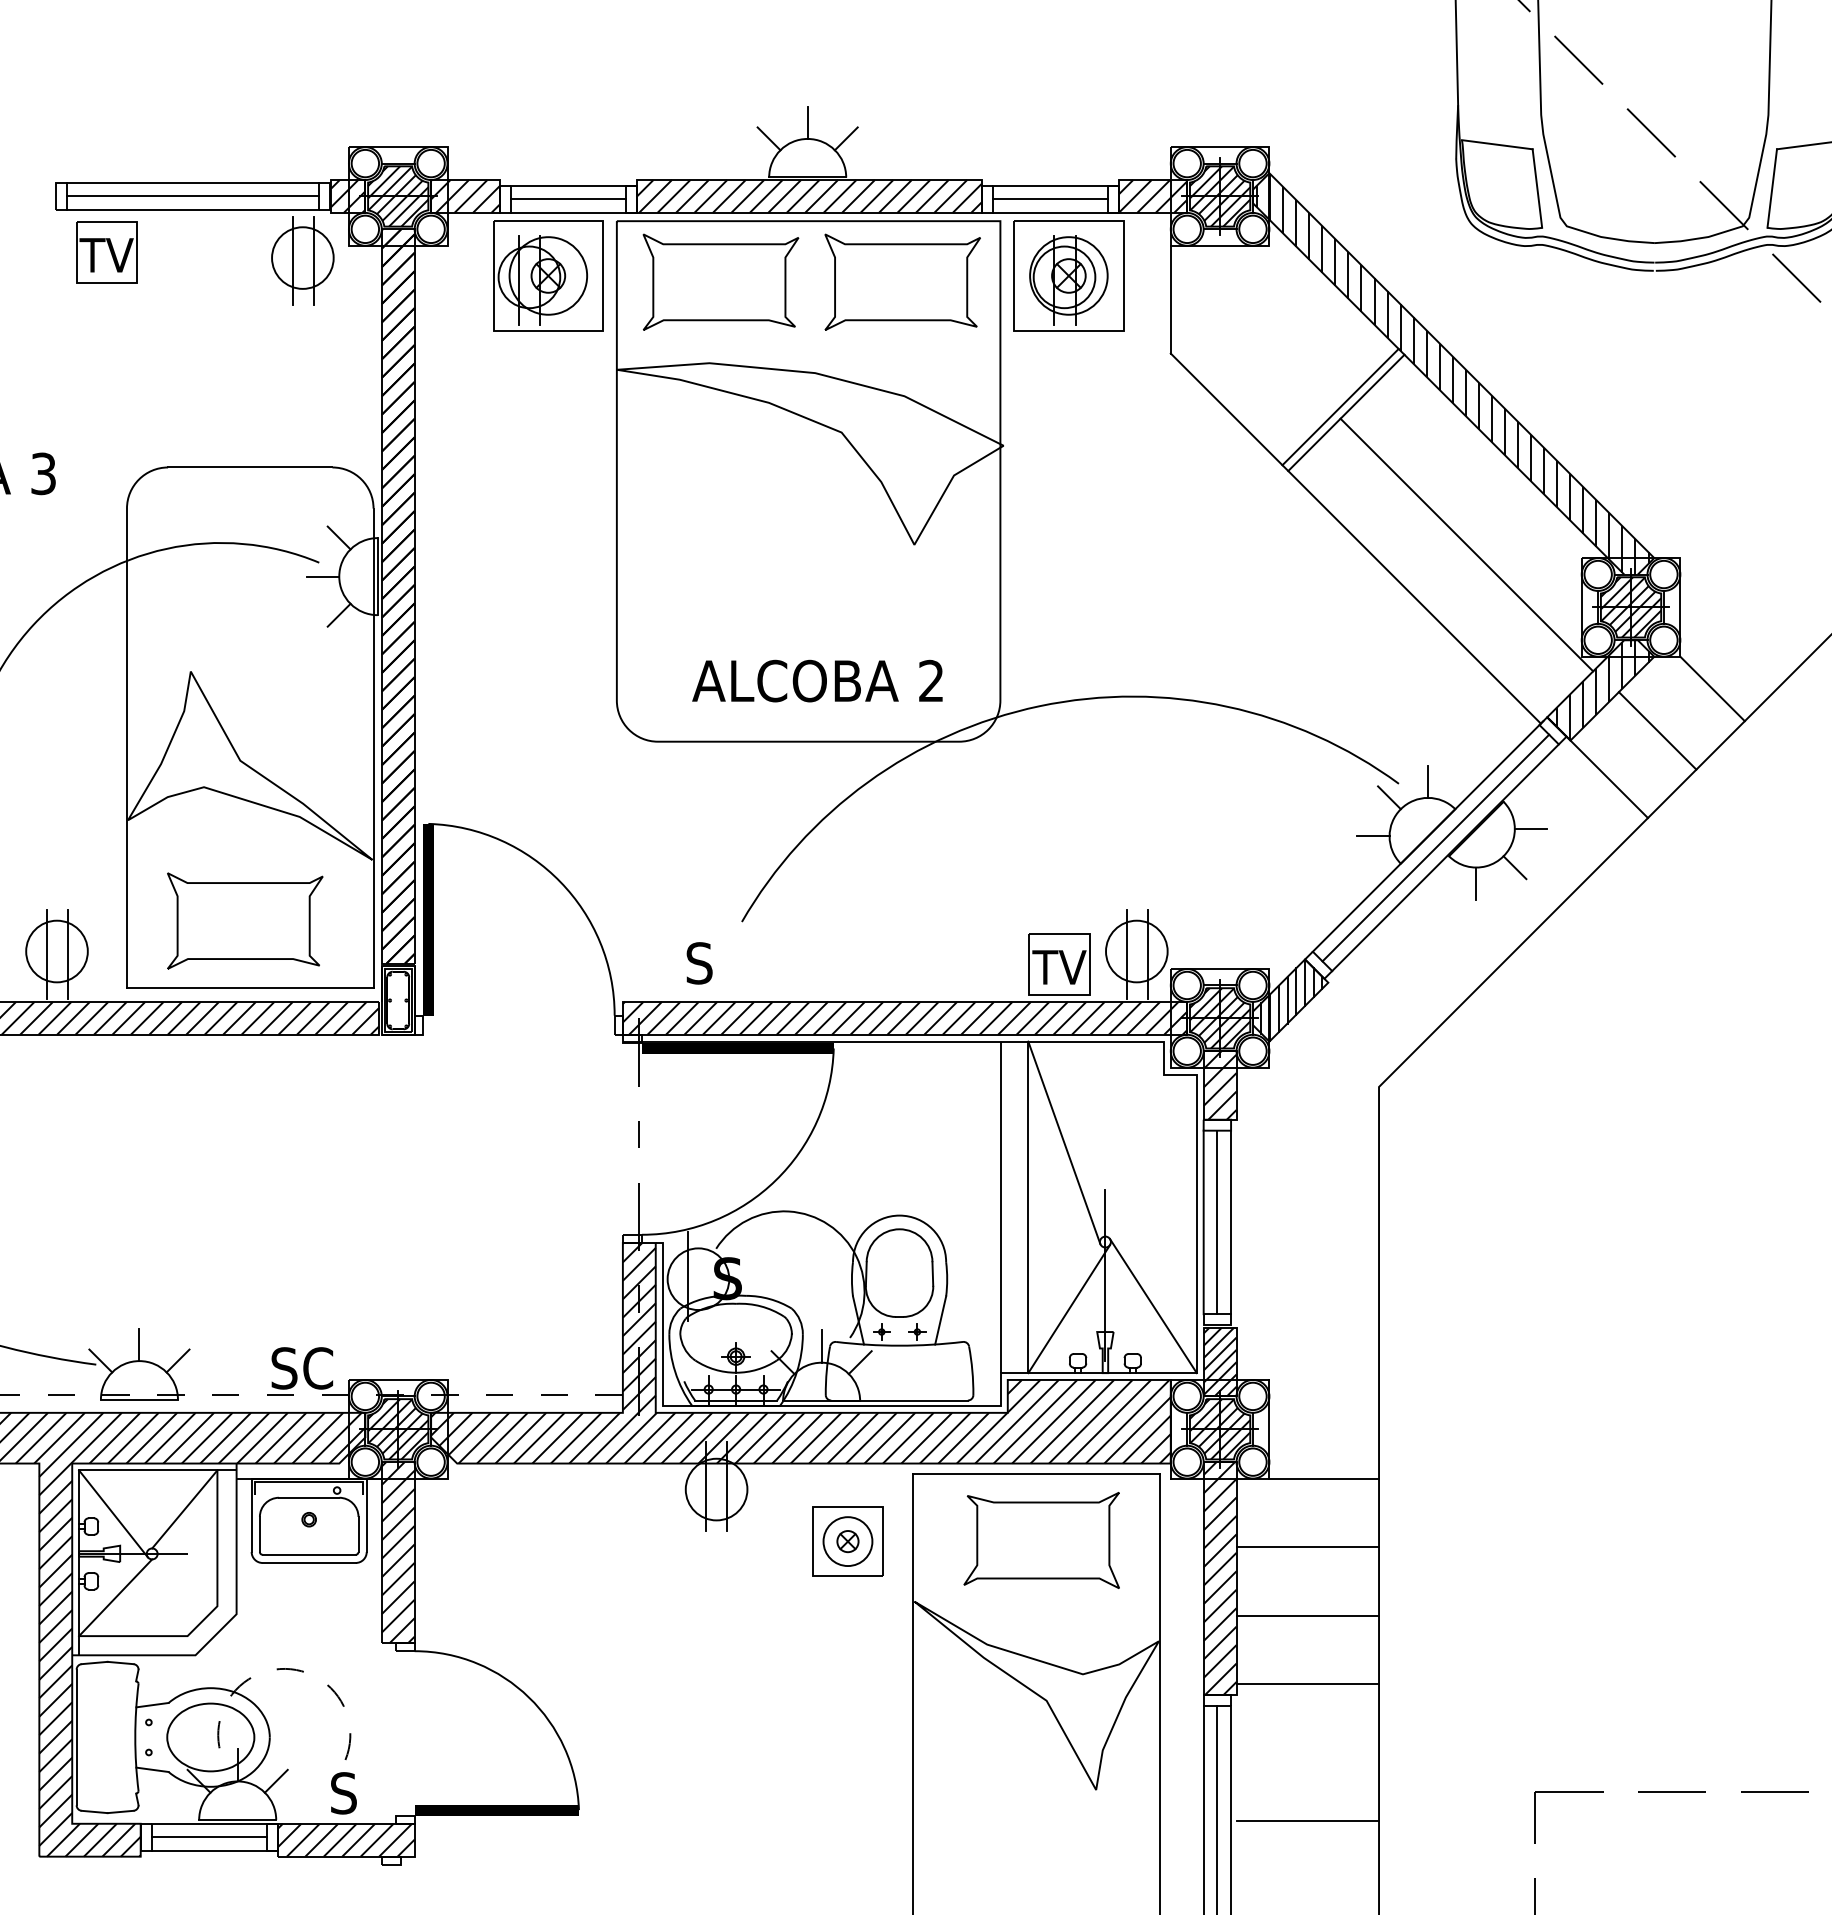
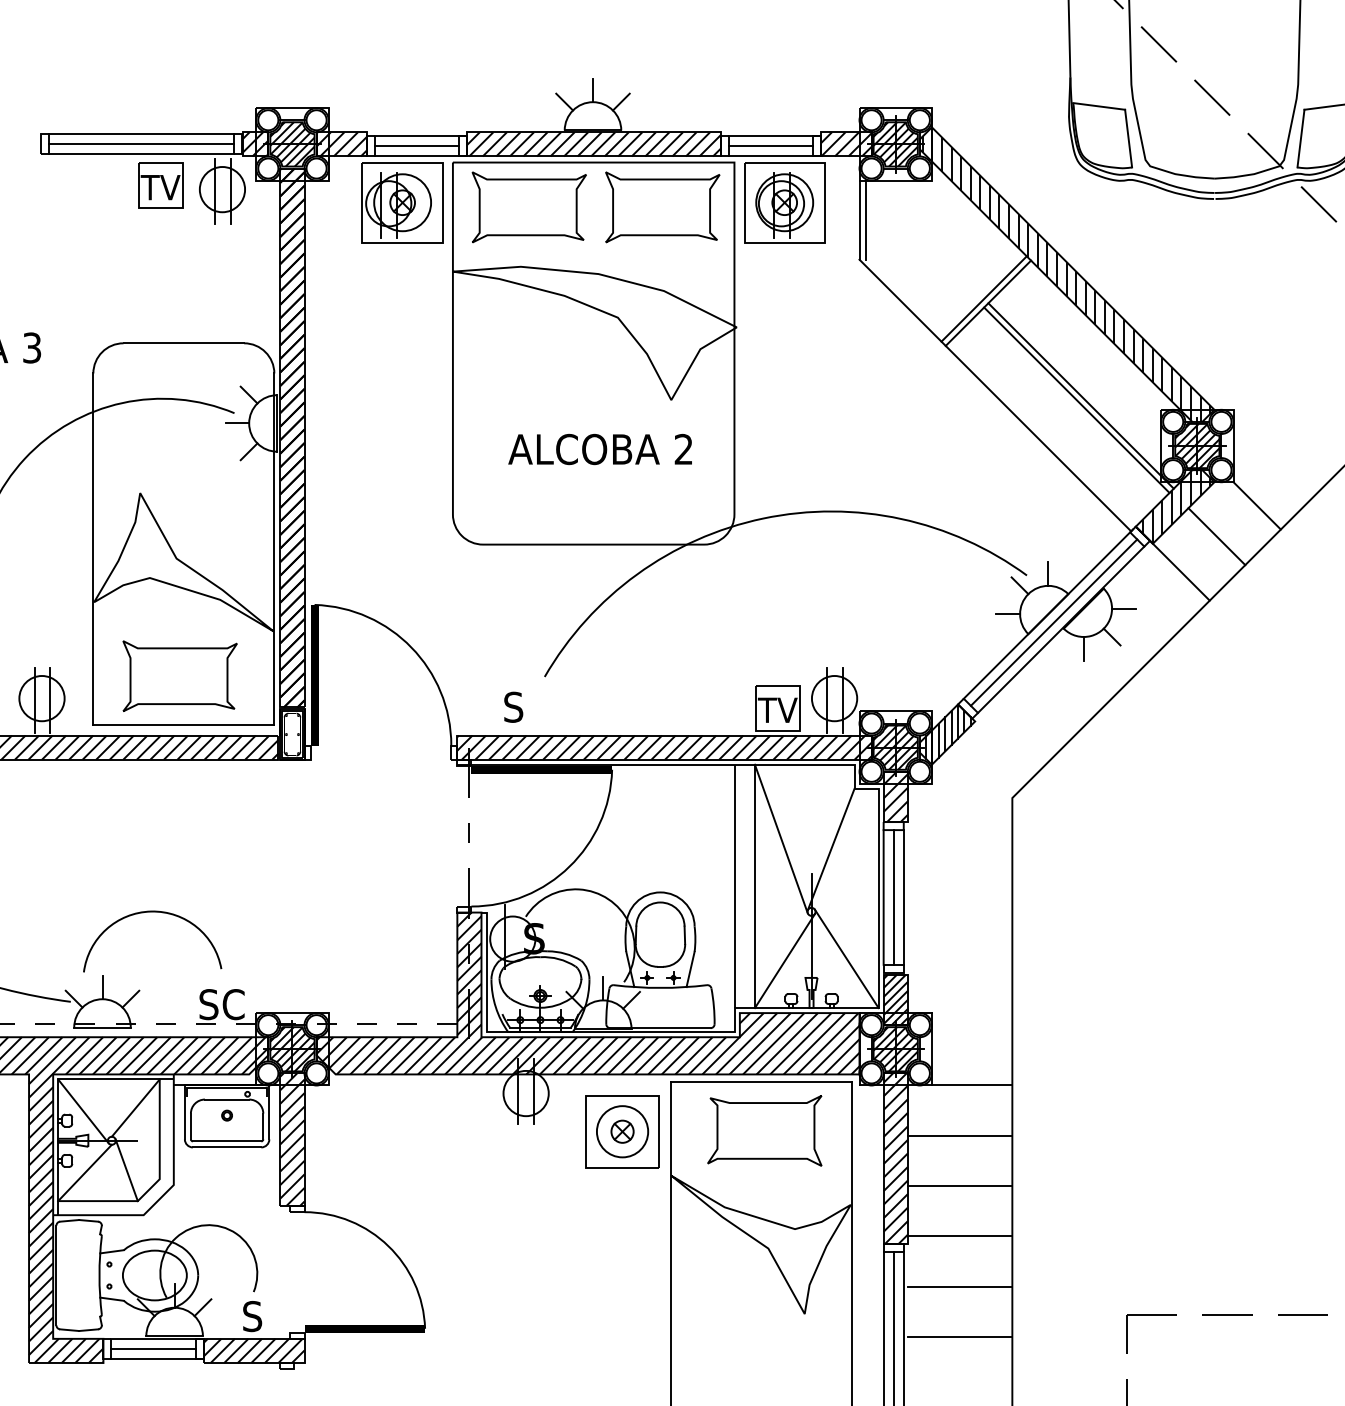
part: (106, 252) -> (160, 185), moved
line: (1179, 299) -> (865, 220), added
line: (1472, 538) -> (1080, 395), added
text: (817, 680) -> (600, 449), moved
line: (1131, 1157) -> (830, 849), added
arc: (207, 1242) -> (152, 912), added
part: (847, 1541) -> (622, 1131), size x1.43
line: (172, 1594) -> (126, 1170), added
arc: (279, 1669) -> (205, 1225), dashed -> solid
line: (1307, 1752) -> (959, 1286), added

